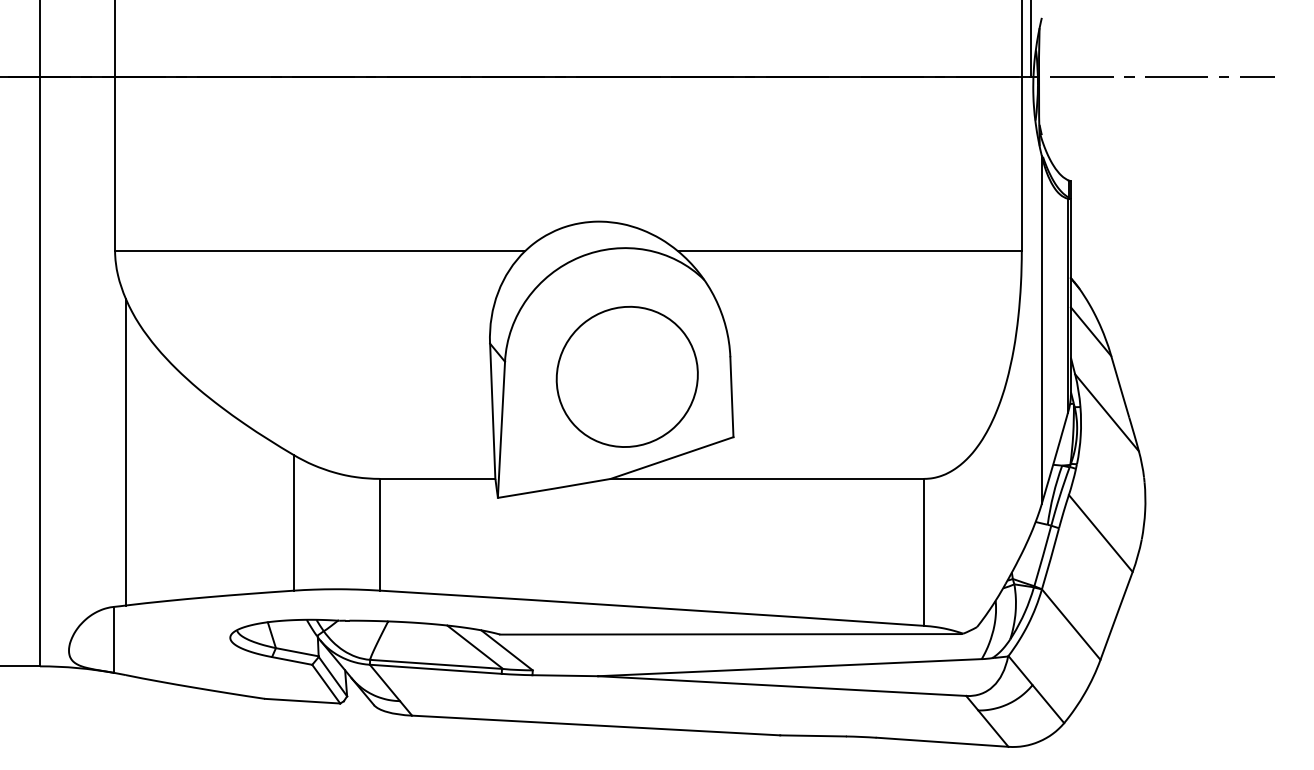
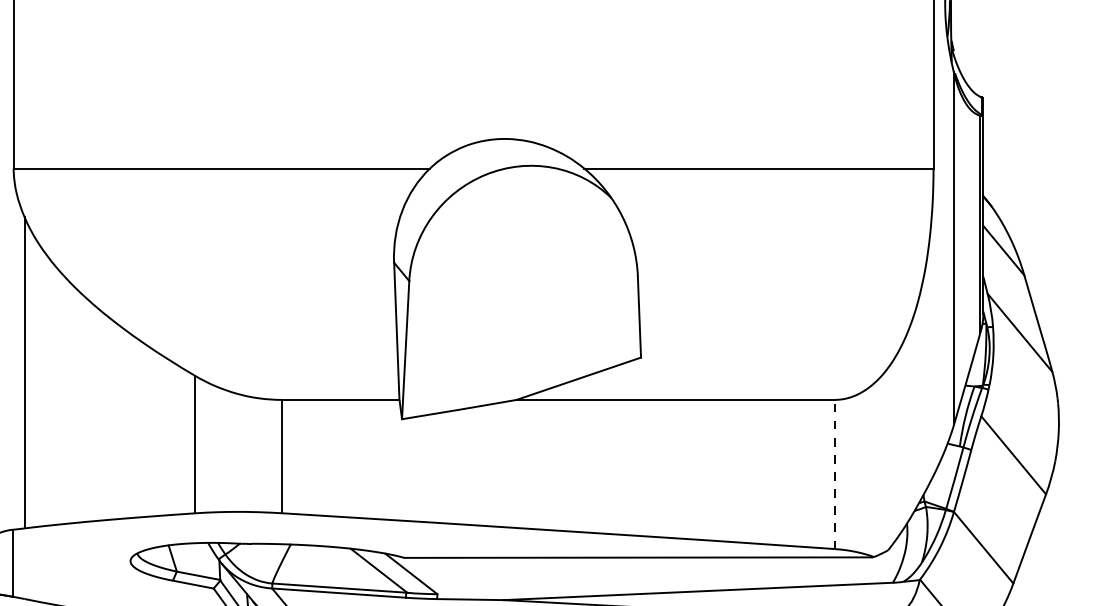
part: (626, 376) -> (532, 296), removed
line: (924, 552) -> (834, 474), solid -> dashed

